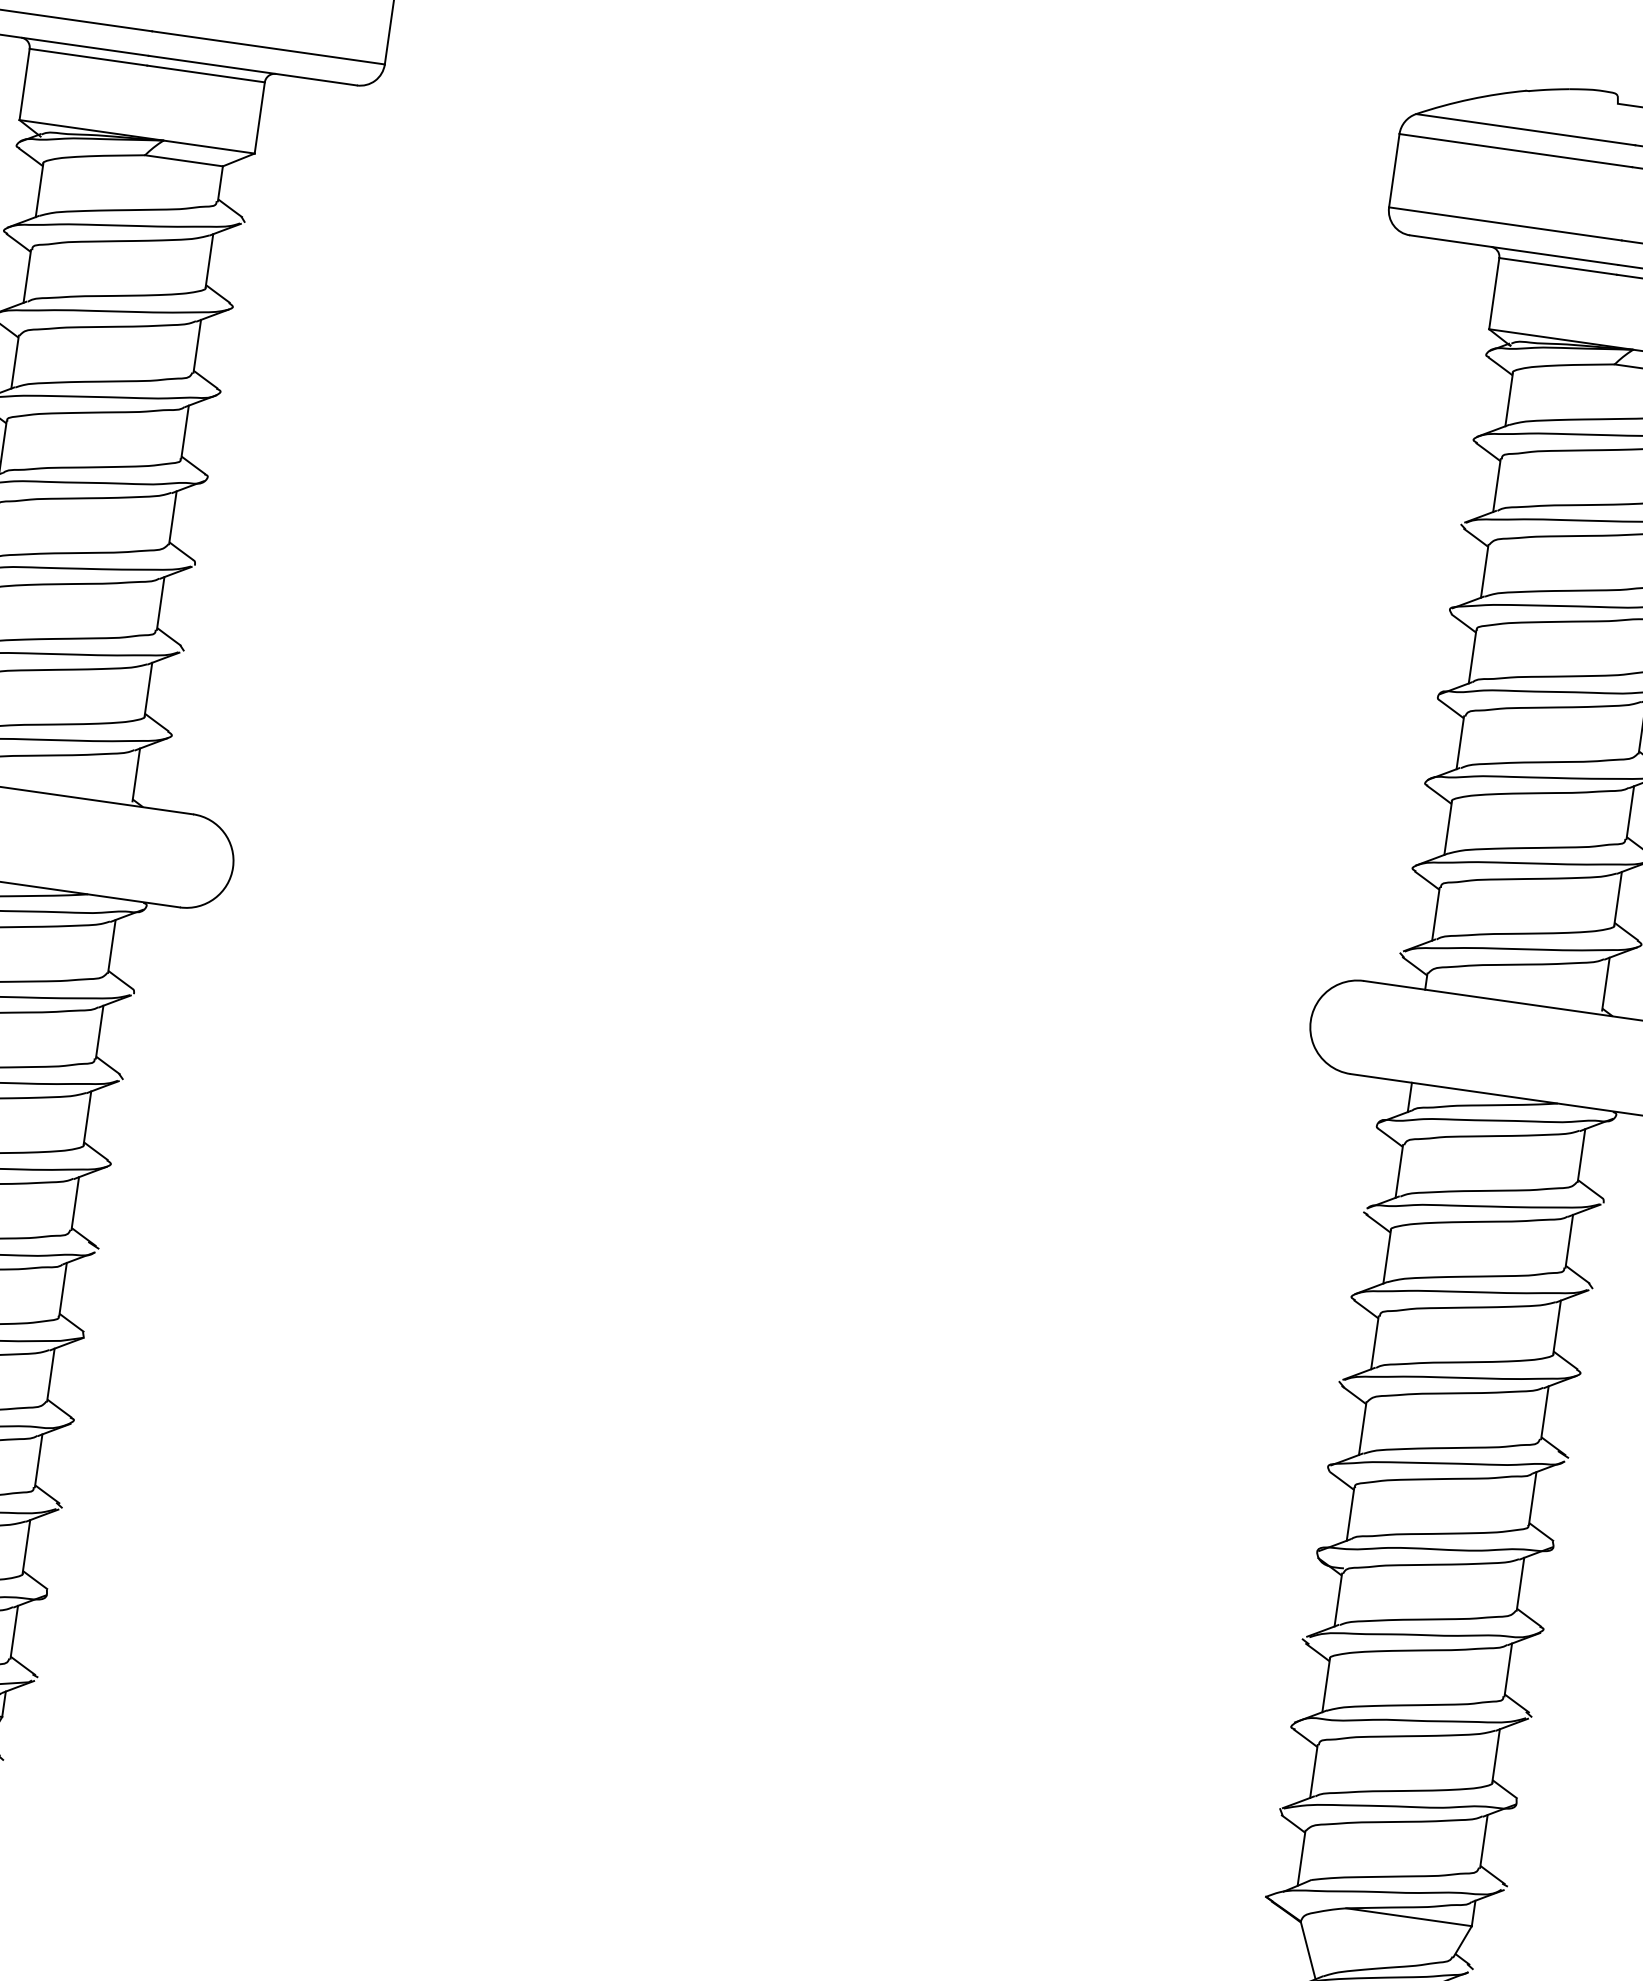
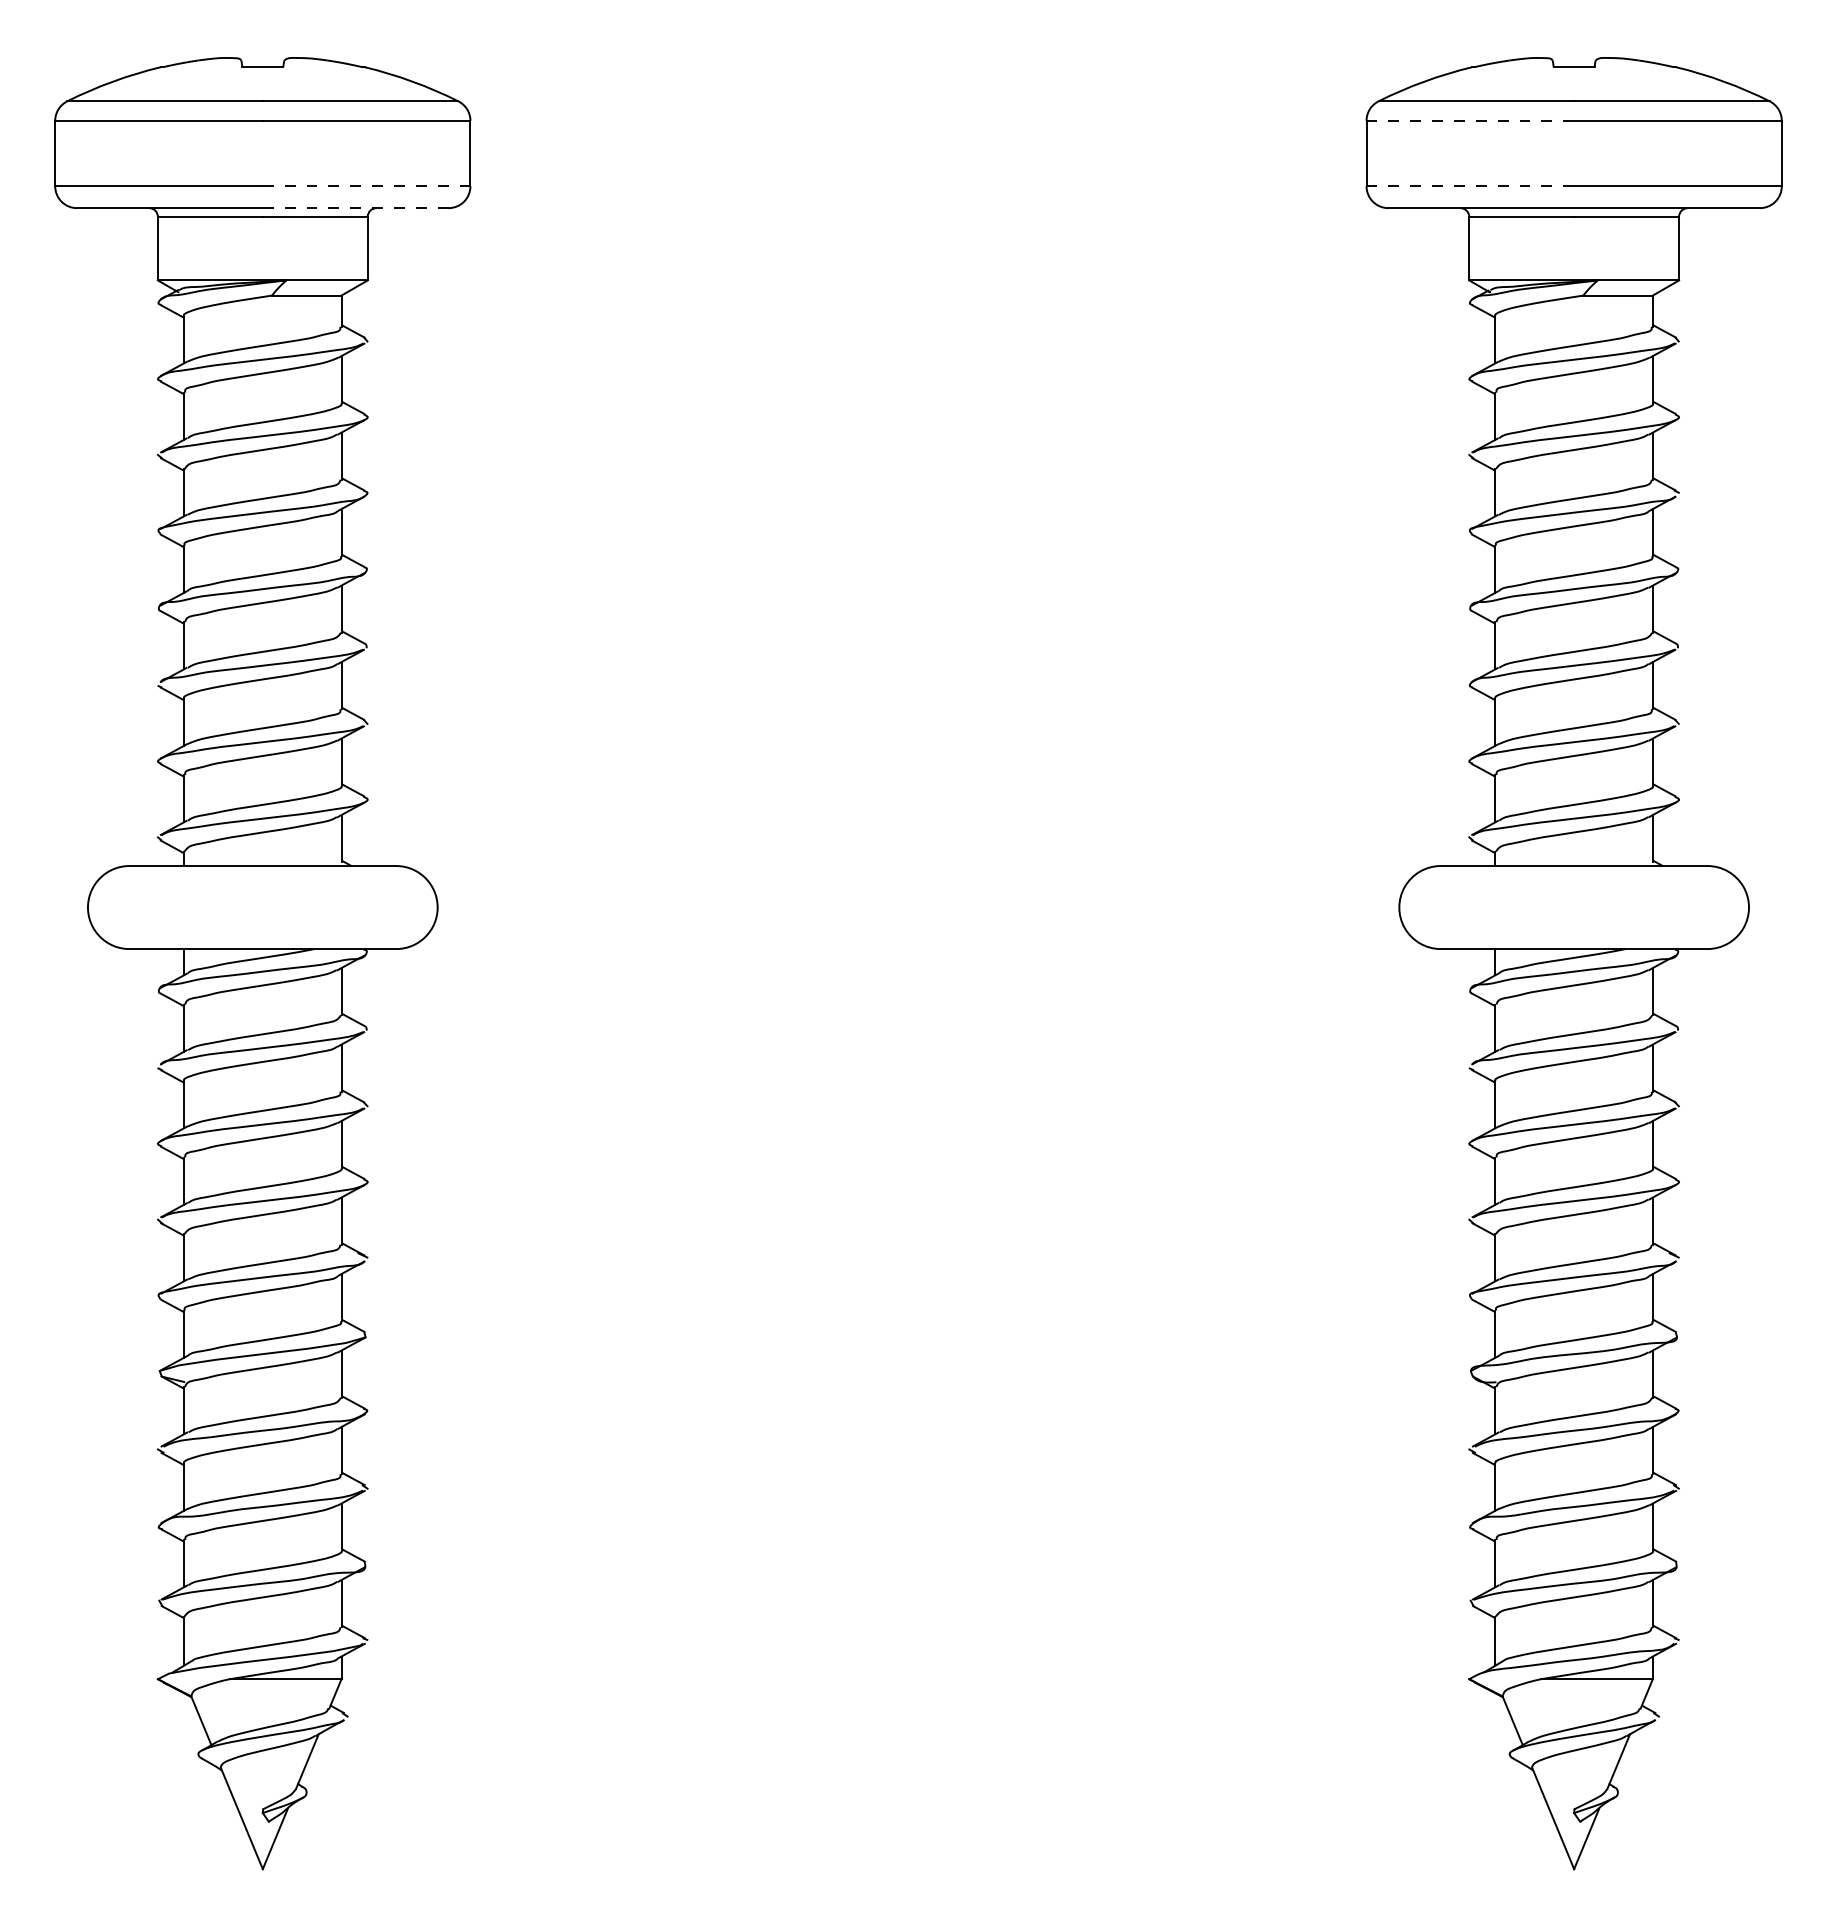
line: (268, 48) -> (366, 186), solid -> dashed
line: (252, 70) -> (355, 208), solid -> dashed
line: (1516, 150) -> (1470, 120), solid -> dashed
line: (1505, 224) -> (1470, 186), solid -> dashed

